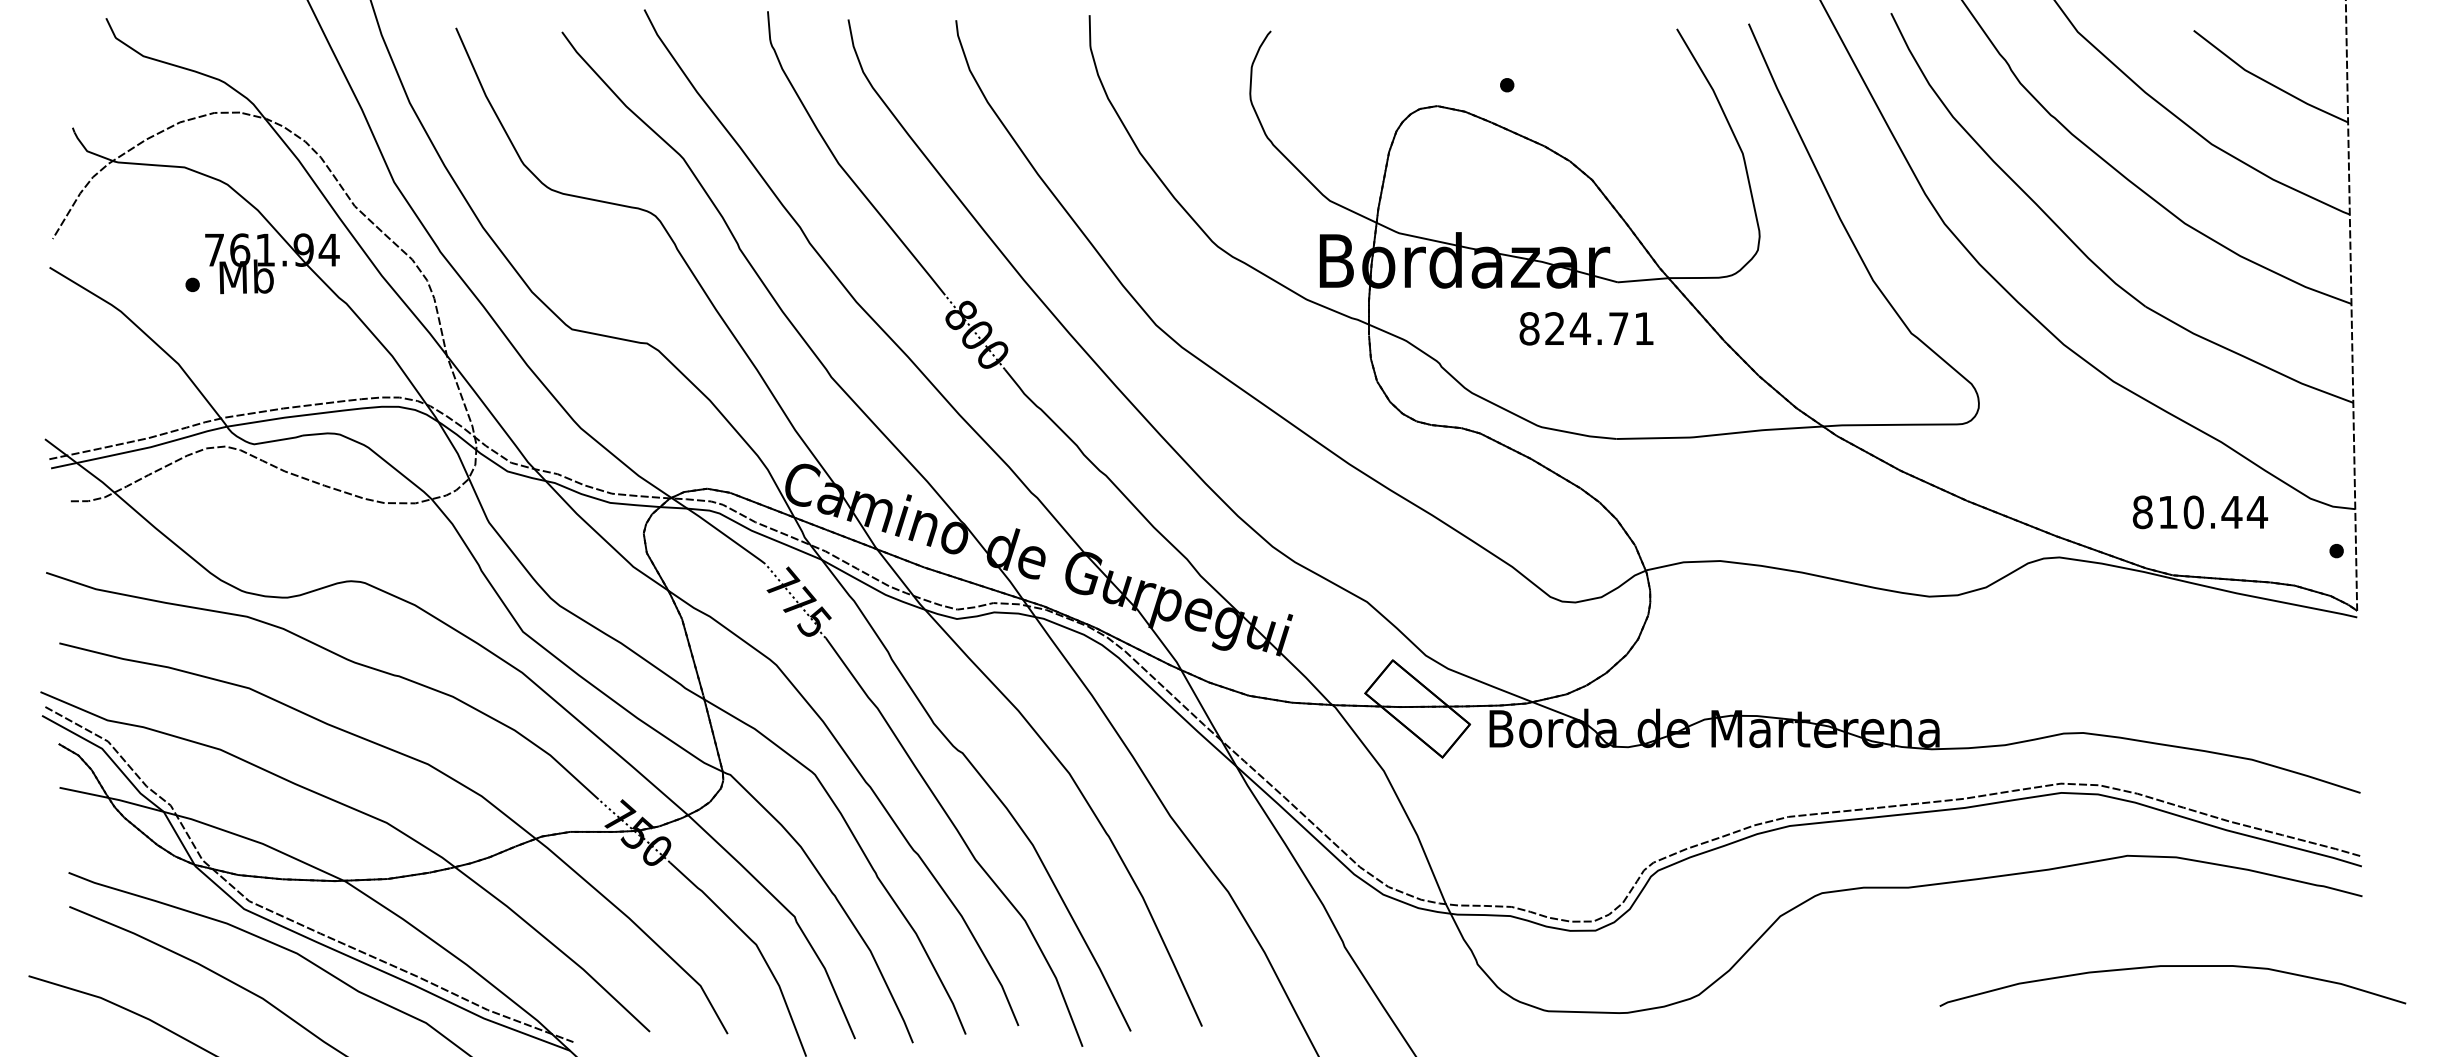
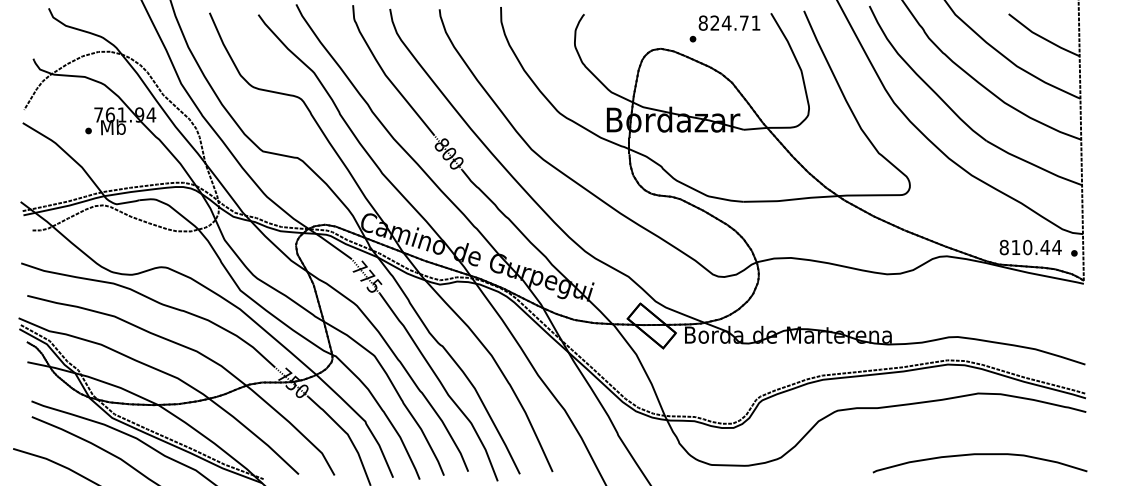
text: (1586, 327) -> (729, 22), moved
text: (2199, 512) -> (1030, 247), moved
curve: (2171, 968) -> (979, 455), moved

